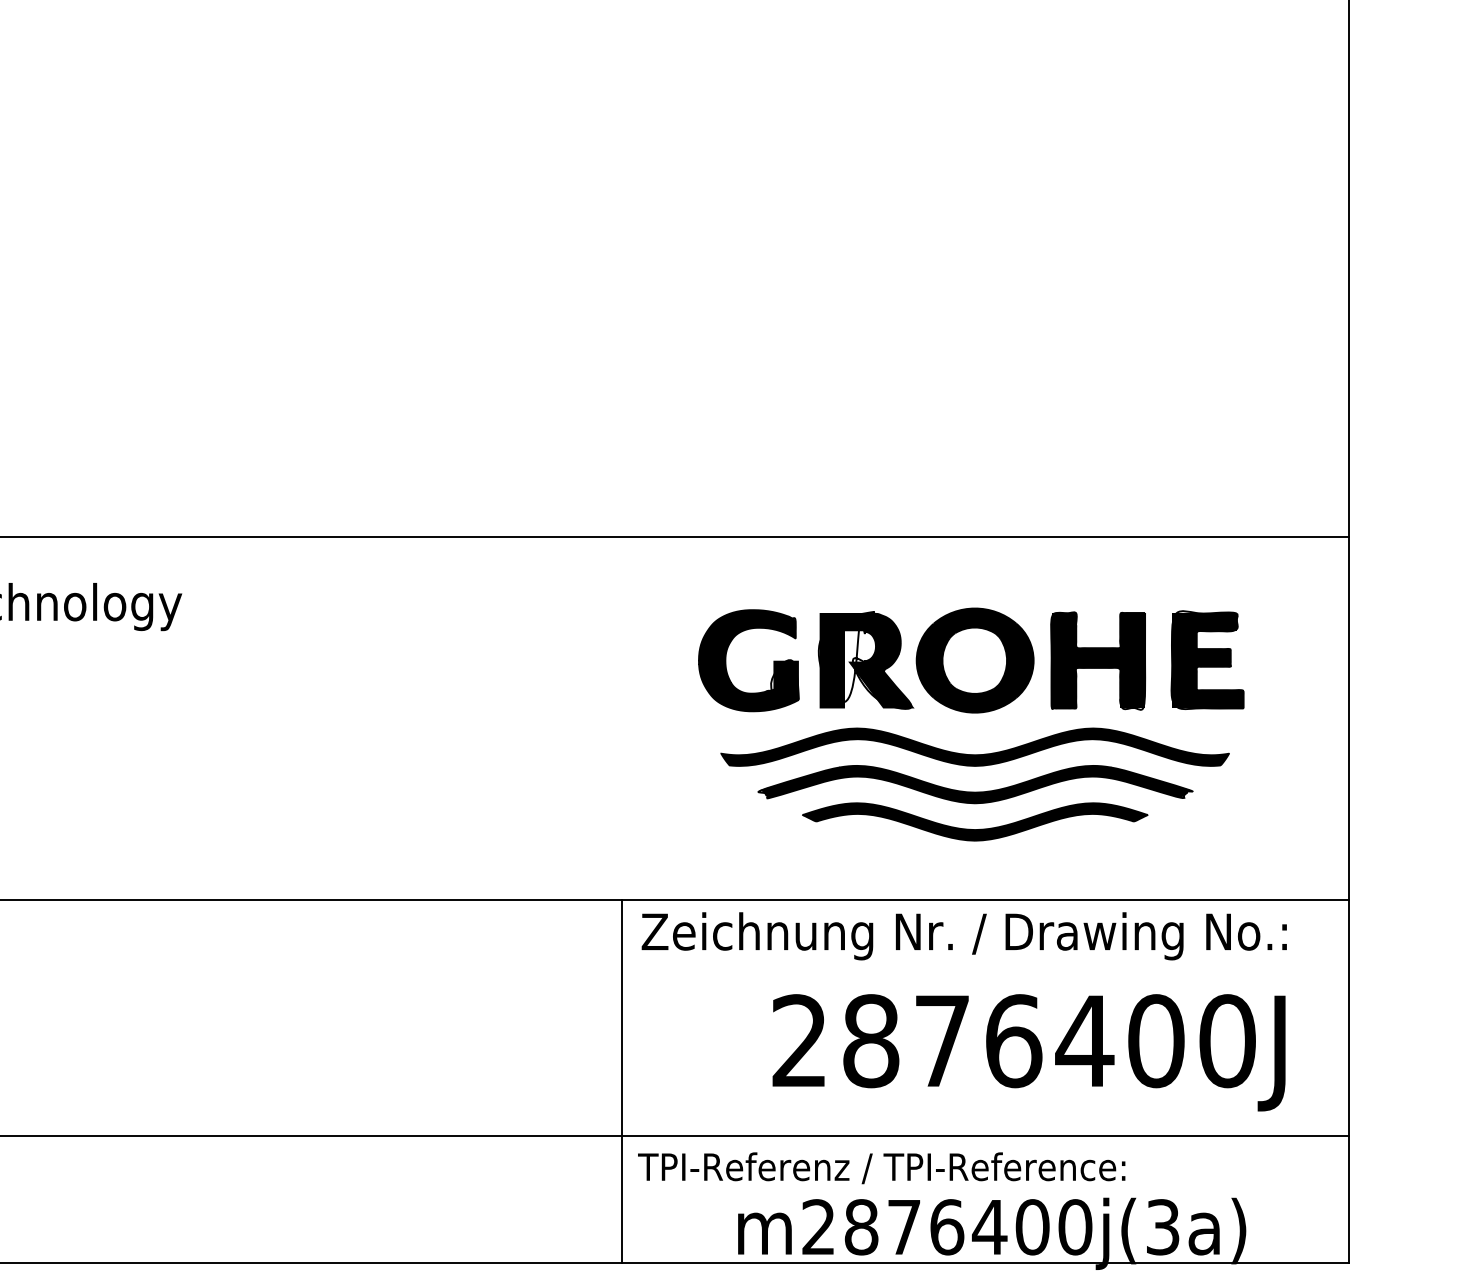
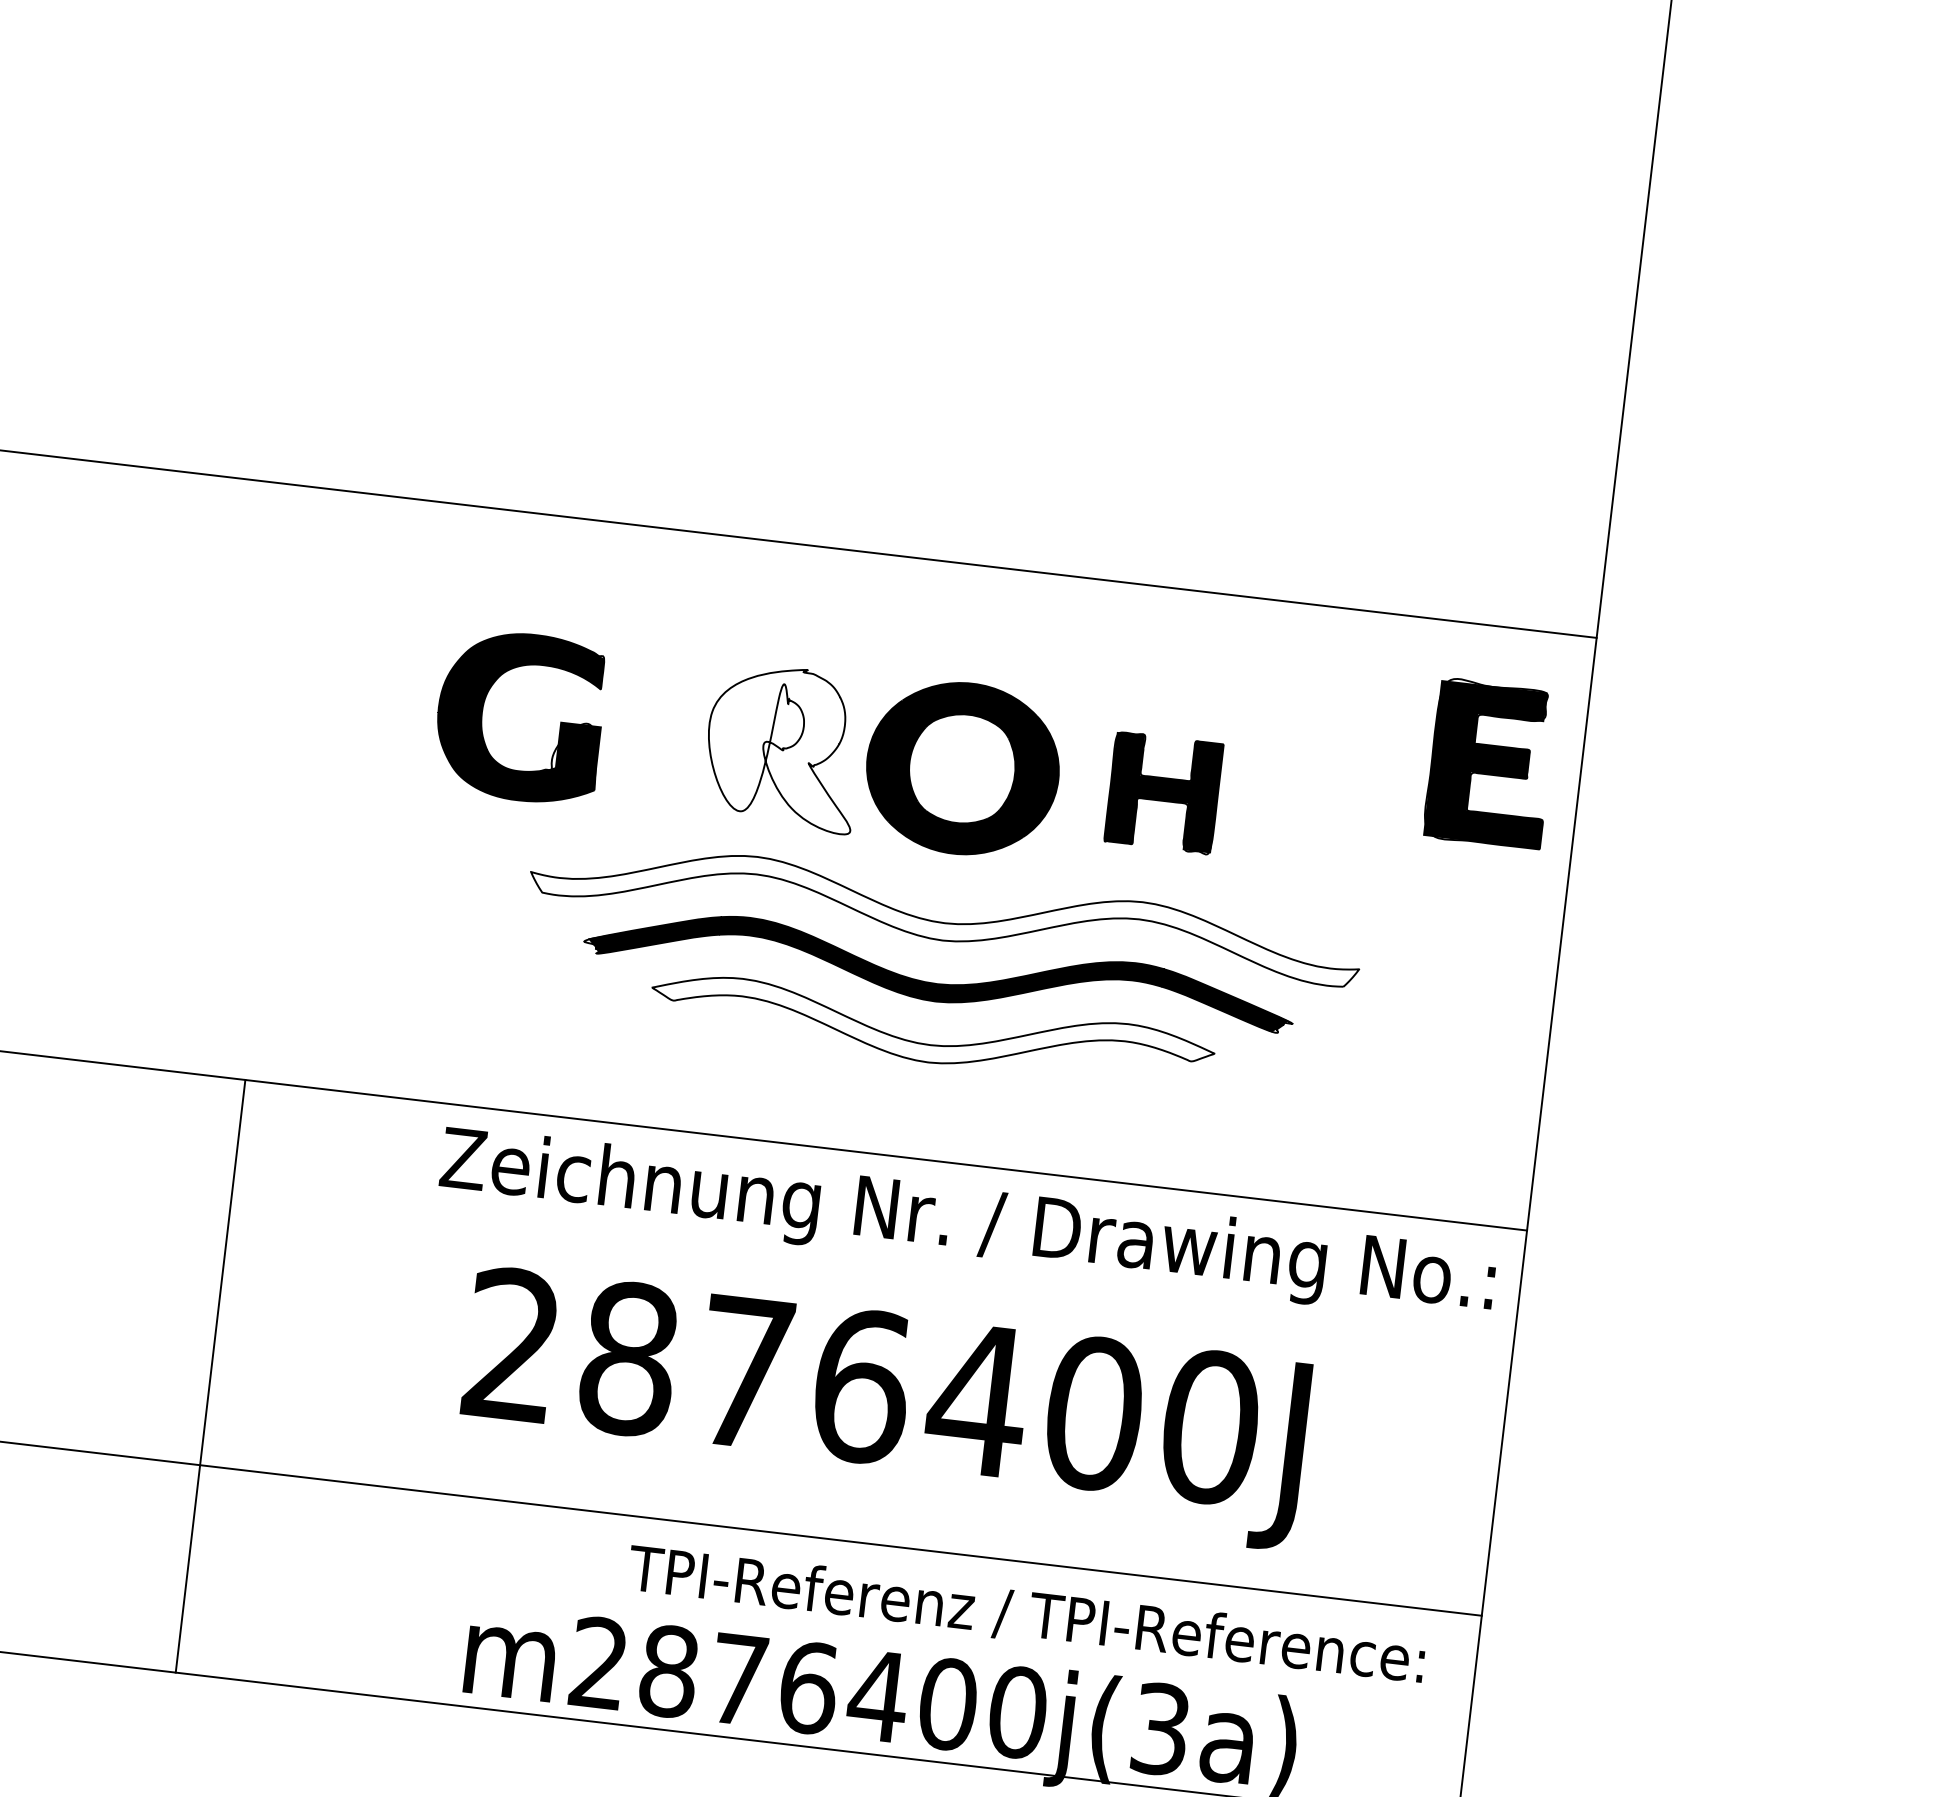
part: (1207, 659) -> (1490, 762), moved
part: (726, 660) -> (483, 712), moved
fill: (866, 660) -> (785, 747), removed
part: (1098, 660) -> (1164, 792), size x0.7
fill: (975, 746) -> (947, 908), removed
fill: (974, 821) -> (931, 1031), removed
text: (963, 936) -> (966, 1225), moved
text: (1028, 1052) -> (883, 1407), moved
line: (622, 1080) -> (210, 1374), moved
text: (881, 1168) -> (1026, 1616), moved

